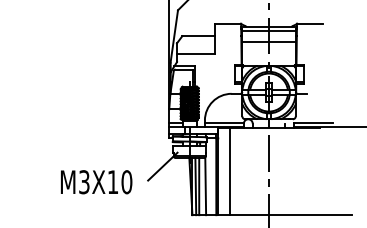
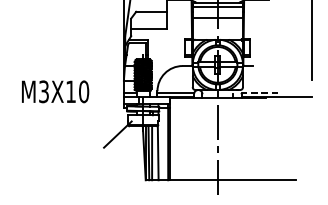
line: (313, 122) -> (259, 93), solid -> dashed
line: (230, 171) -> (181, 139), removed
text: (96, 182) -> (55, 92), moved

